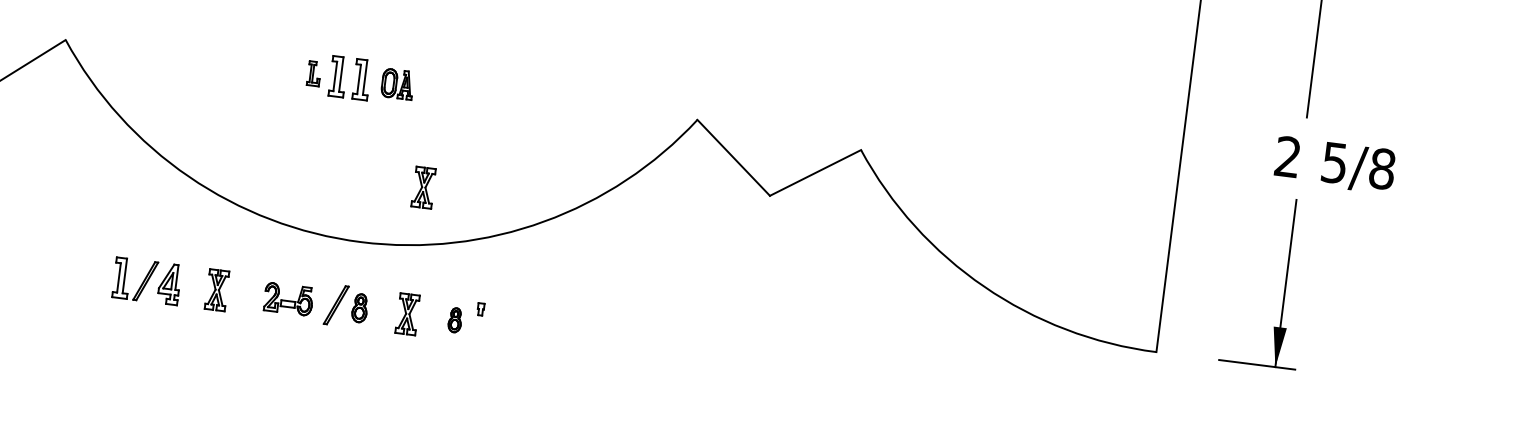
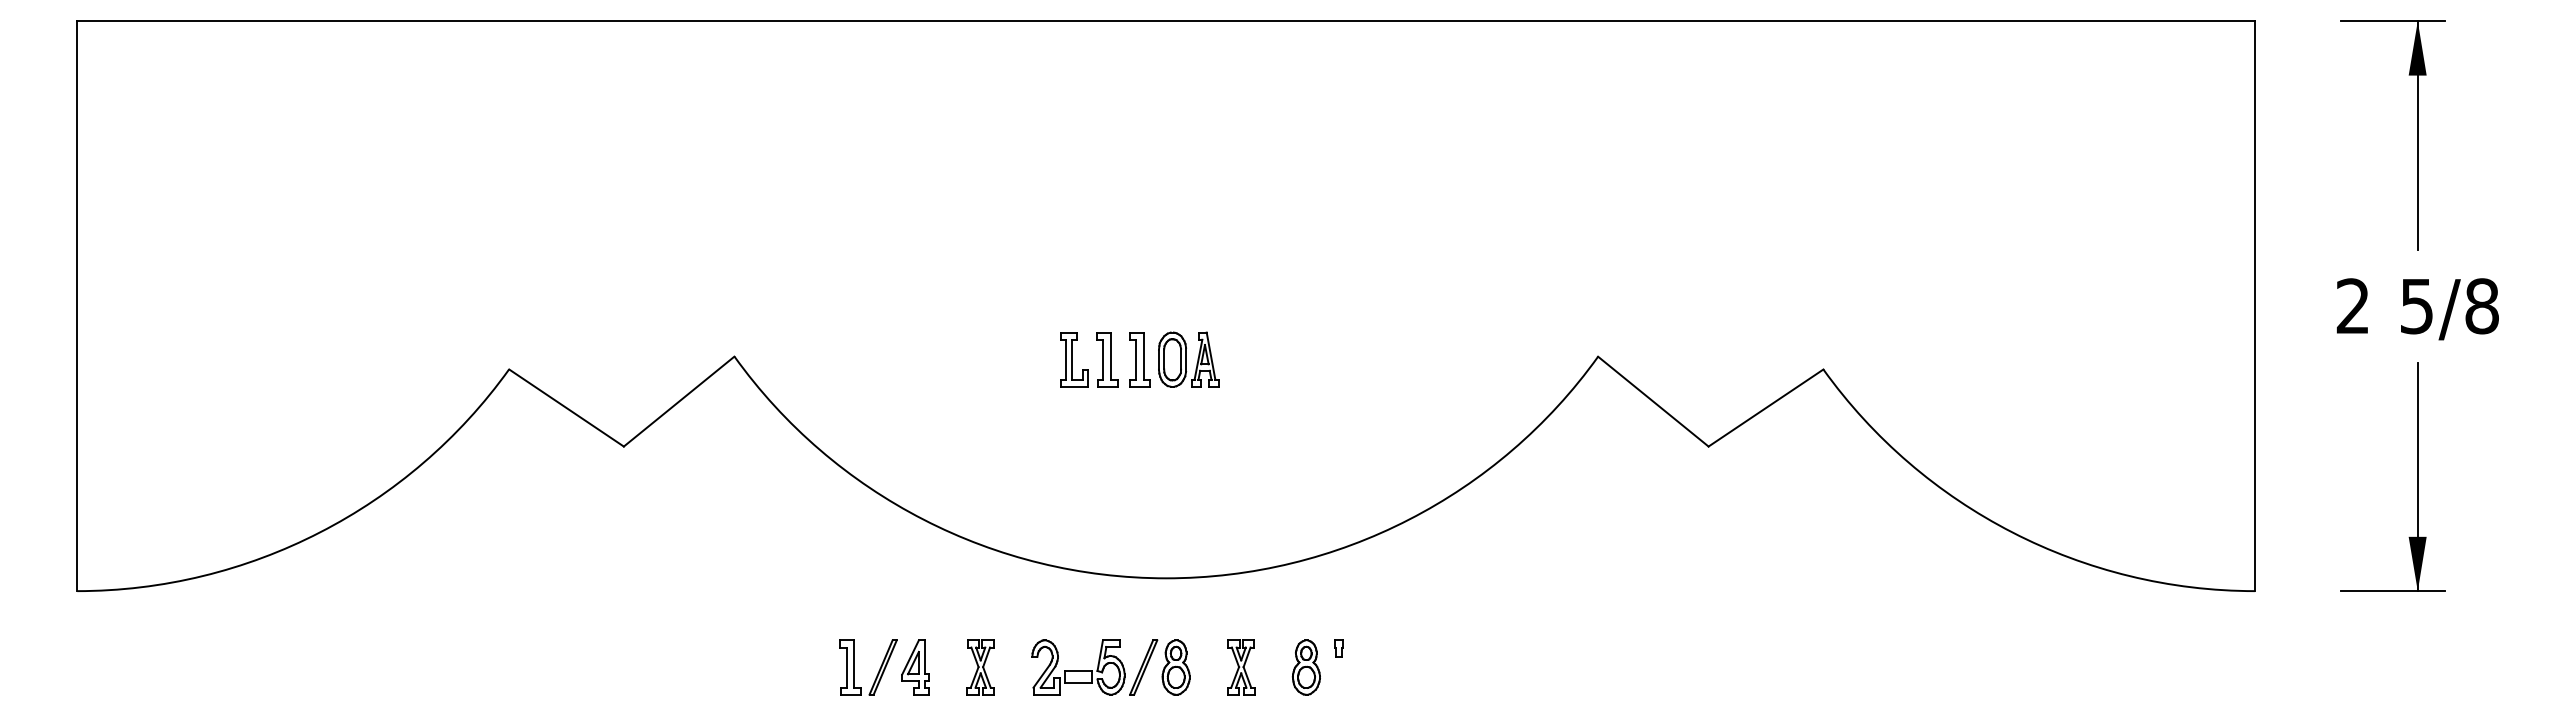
part: (314, 73) -> (1074, 359), size x1.67
part: (397, 84) -> (1188, 359), size x1.43
text: (1334, 165) -> (2417, 309), moved
part: (423, 187) -> (1241, 494), removed
part: (288, 299) -> (1078, 667), size x1.43
part: (359, 308) -> (1175, 667), size x1.43
part: (454, 320) -> (1305, 667), size x1.67

